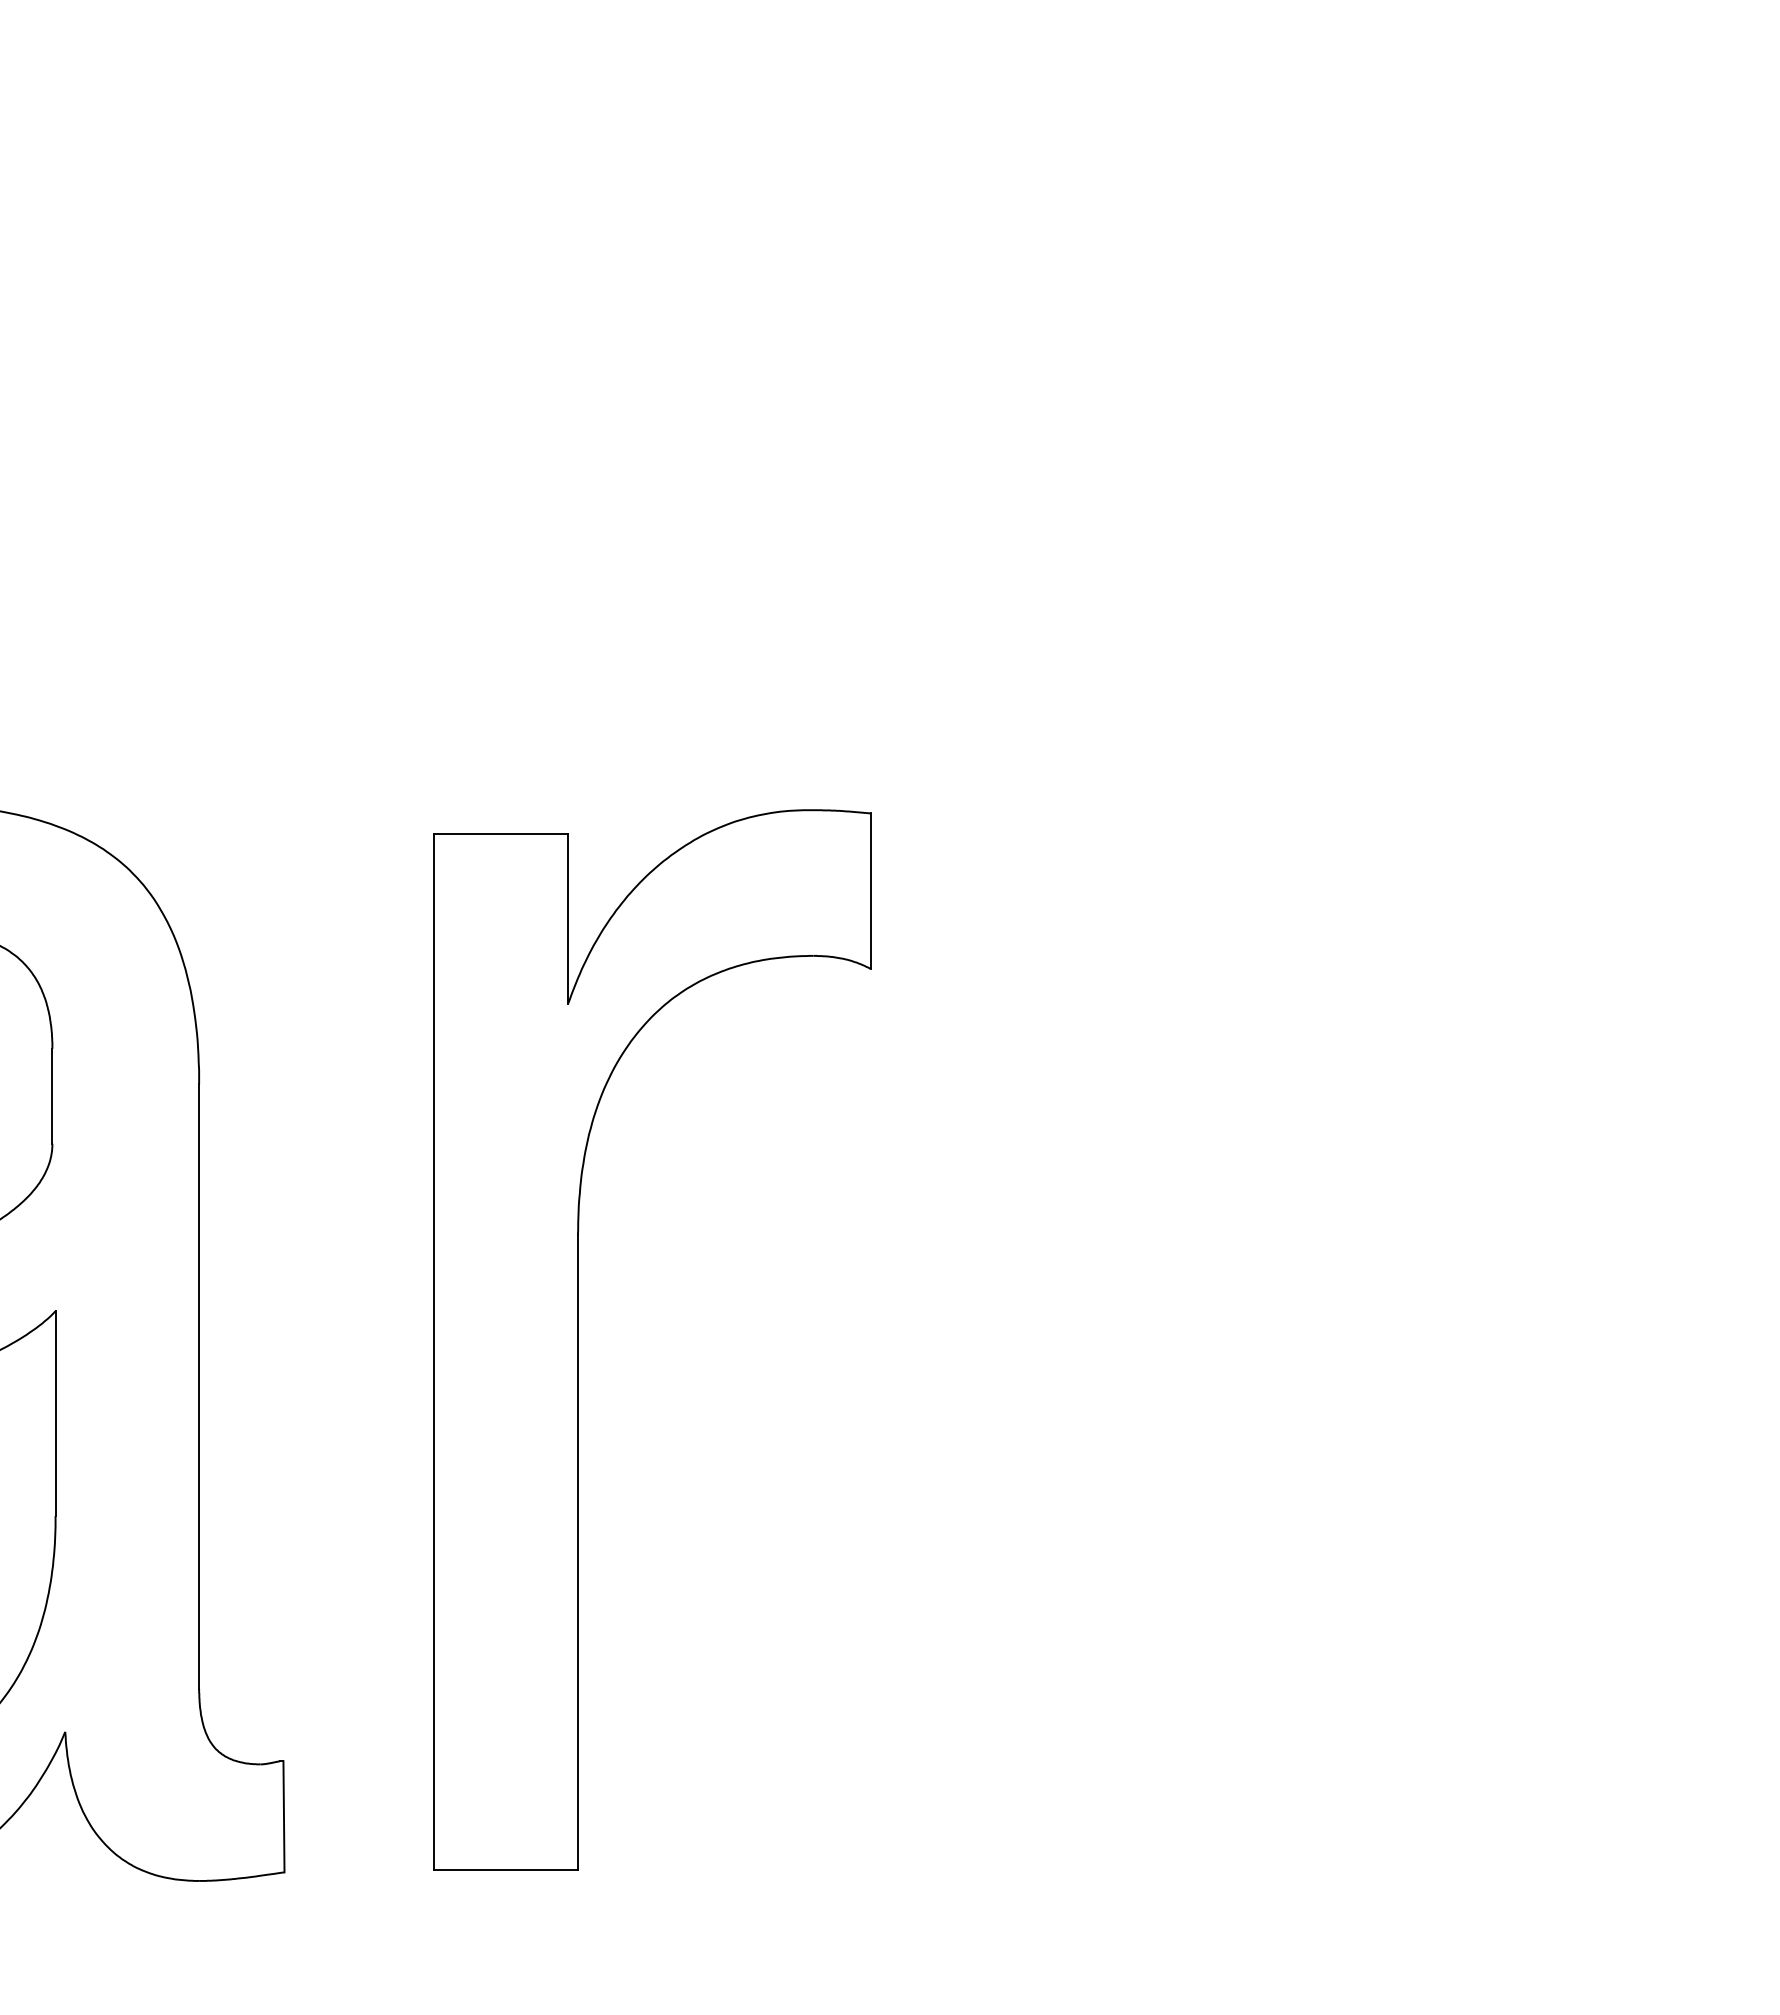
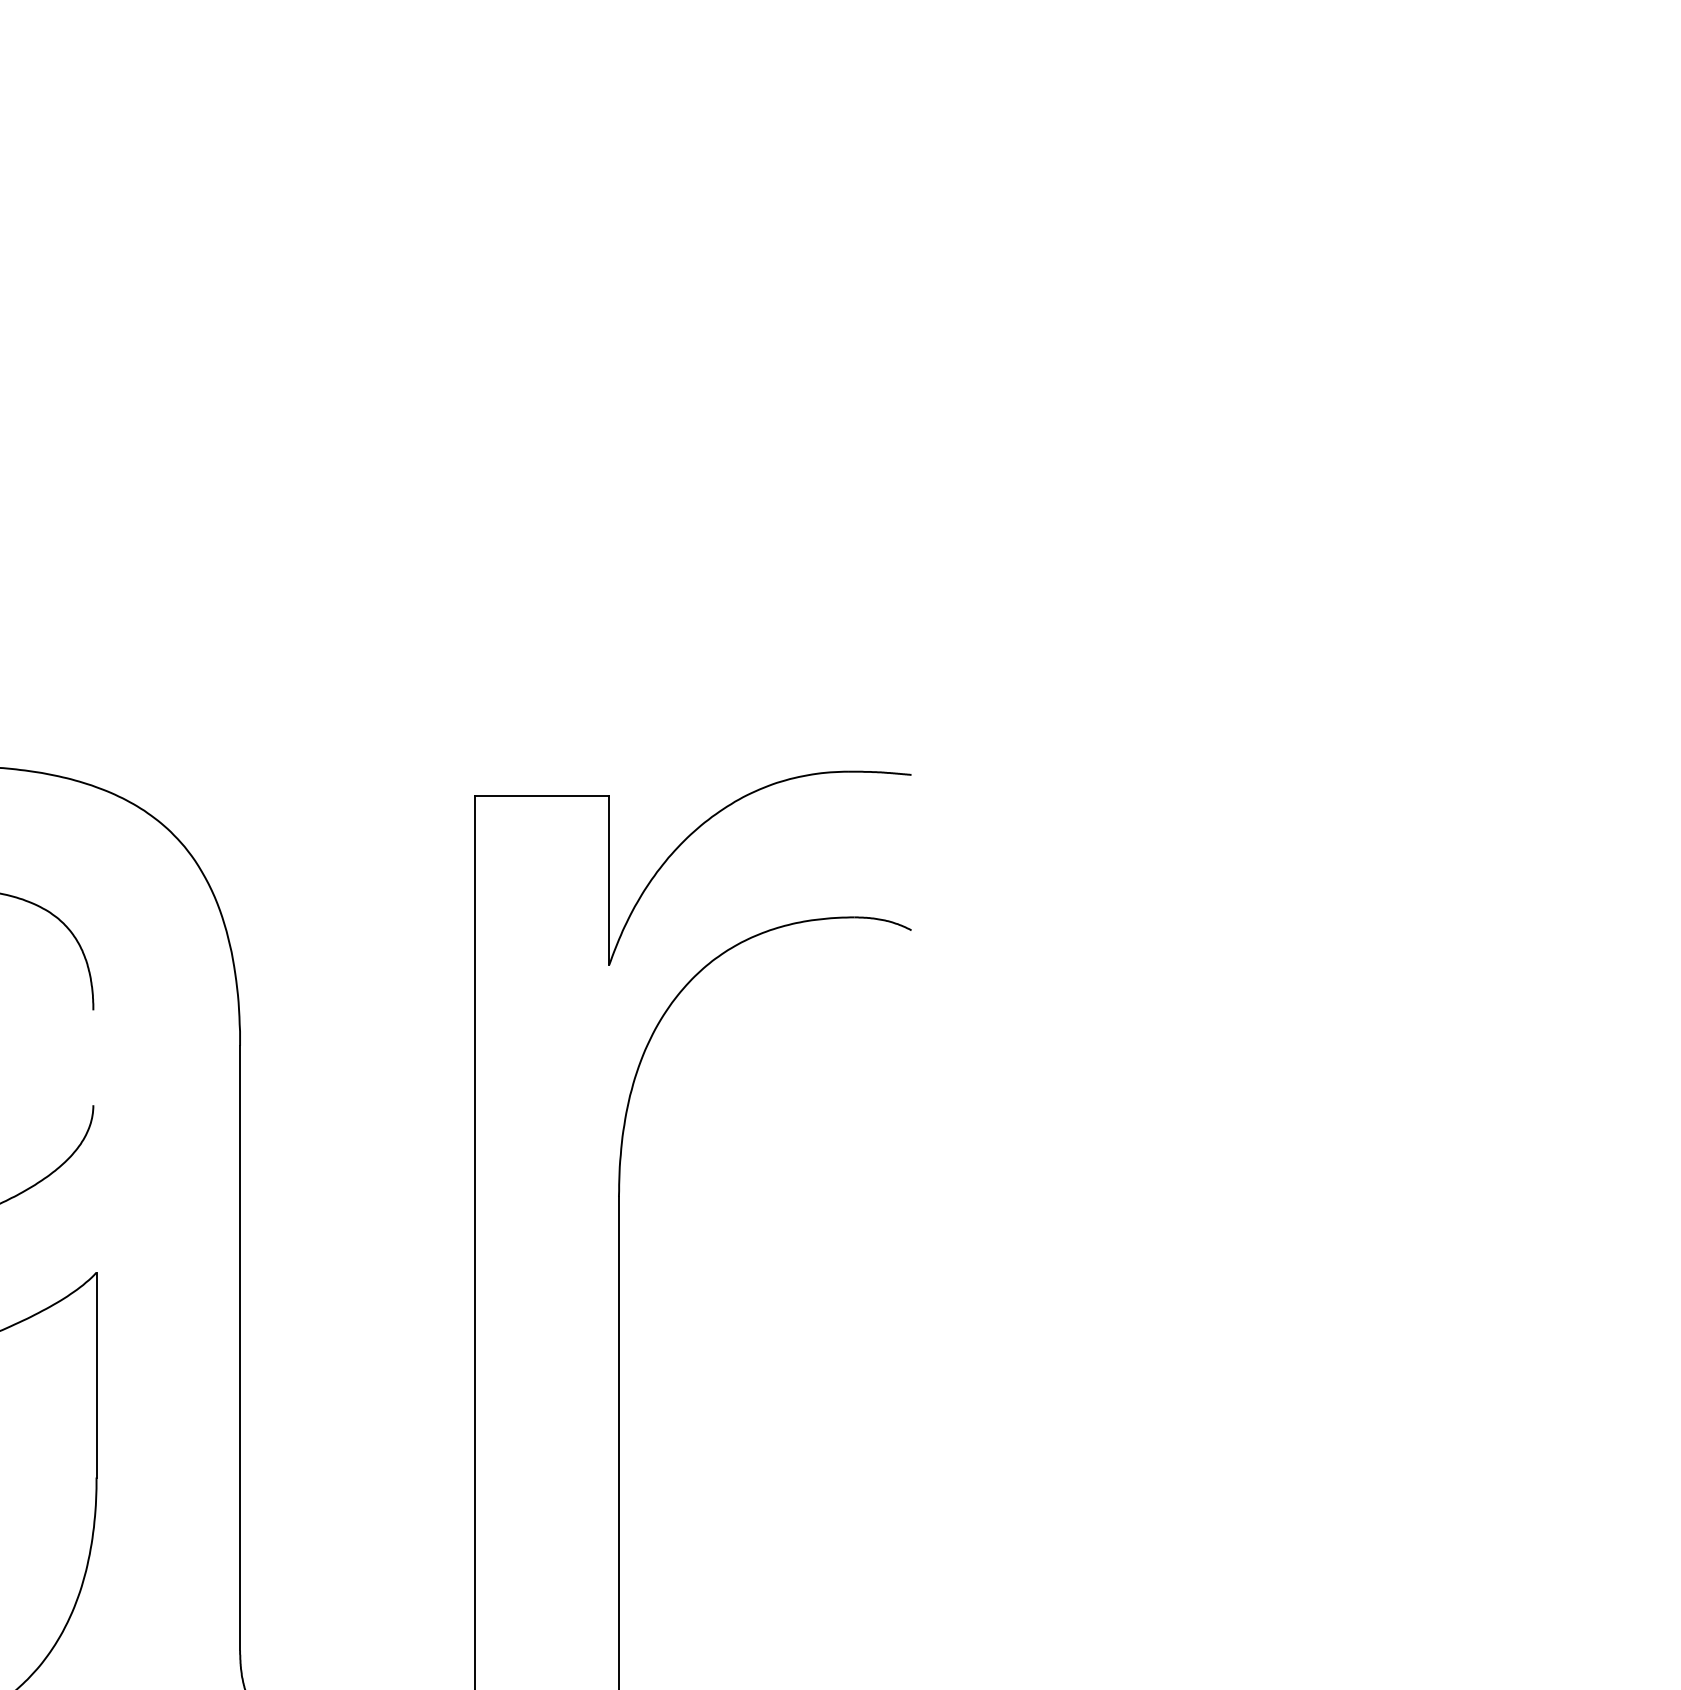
line: (870, 890) -> (911, 852), removed
line: (52, 1095) -> (93, 1057), removed

